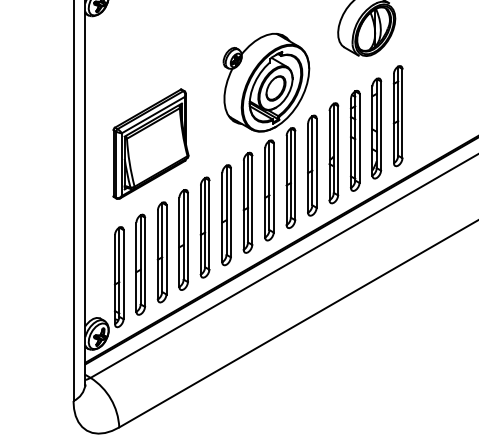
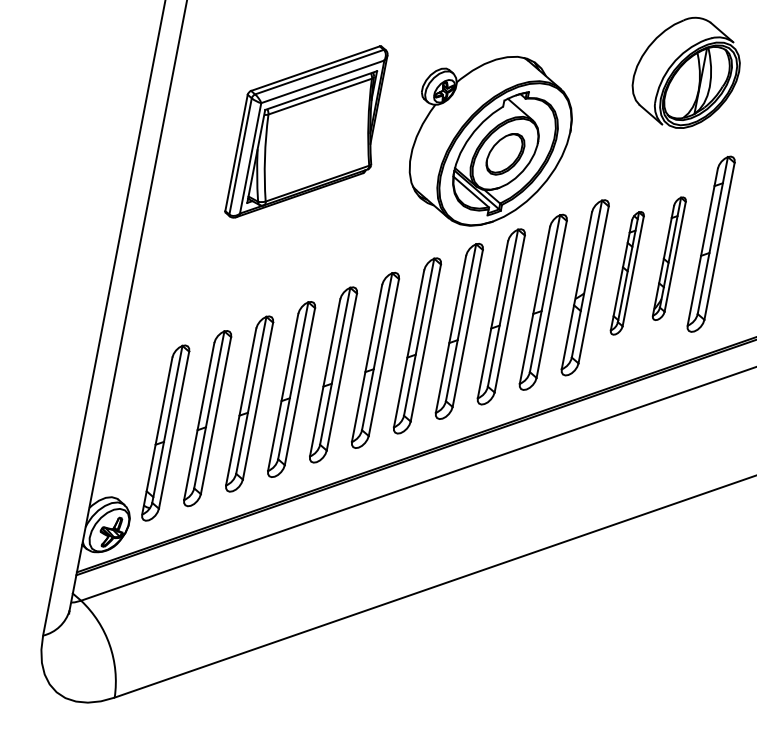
part: (376, 128) -> (668, 258), size x0.7
part: (355, 140) -> (627, 272), size x0.7
part: (150, 143) -> (308, 130), moved

